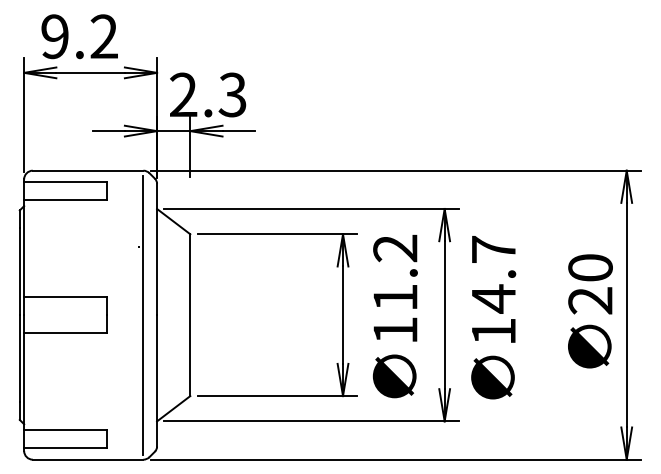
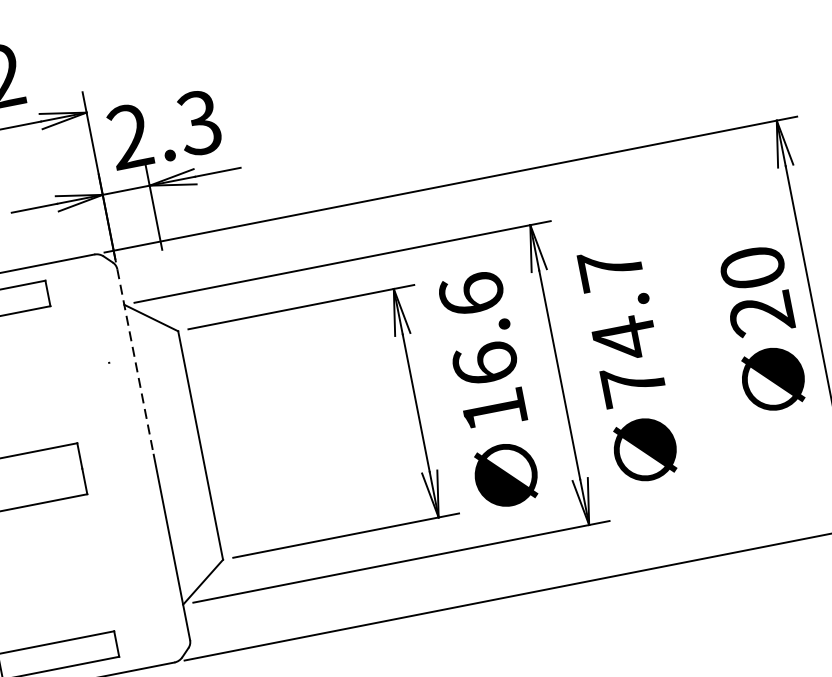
line: (157, 249) -> (136, 361), solid -> dashed
text: (395, 272) -> (478, 328), 11.2 -> 16.6
line: (143, 315) -> (134, 458), removed
text: (493, 331) -> (633, 384), 14.7 -> 74.7

